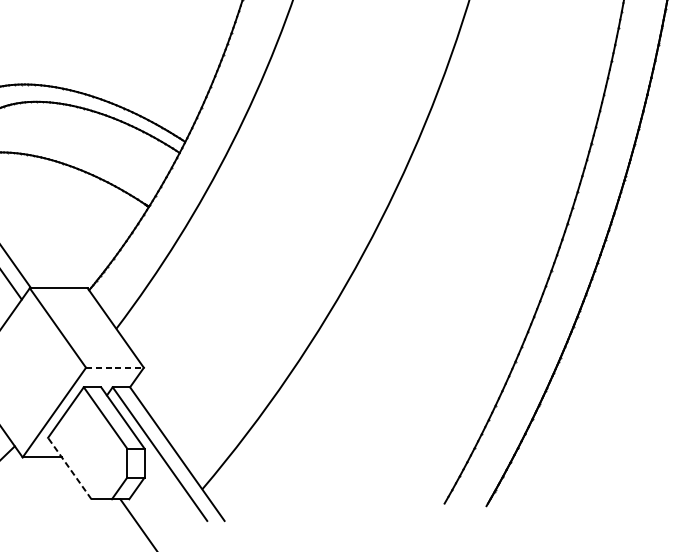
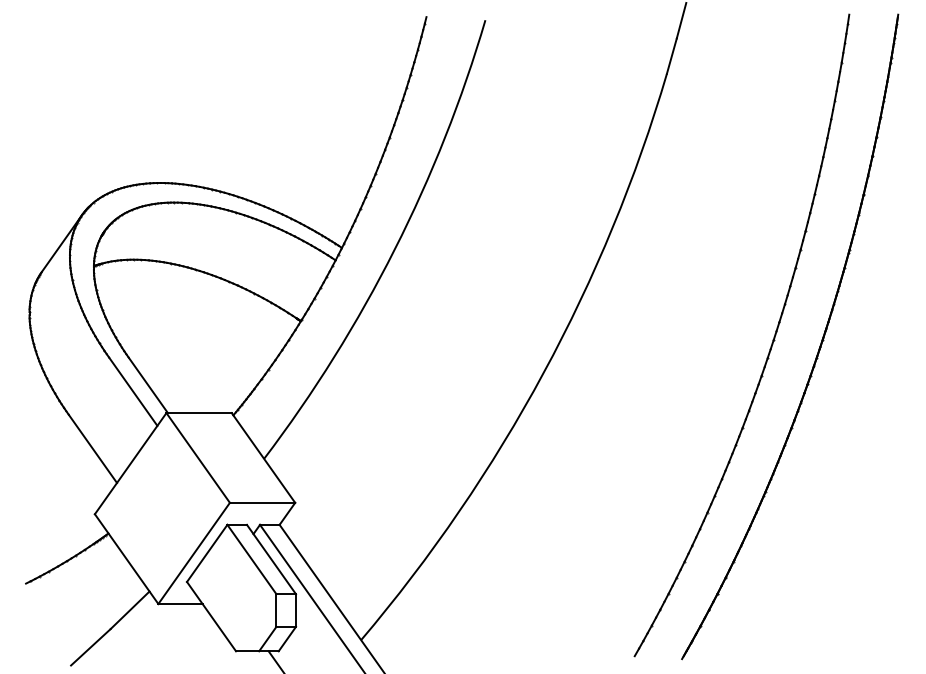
line: (114, 367) -> (262, 502), dashed -> solid
line: (69, 468) -> (211, 616), dashed -> solid

